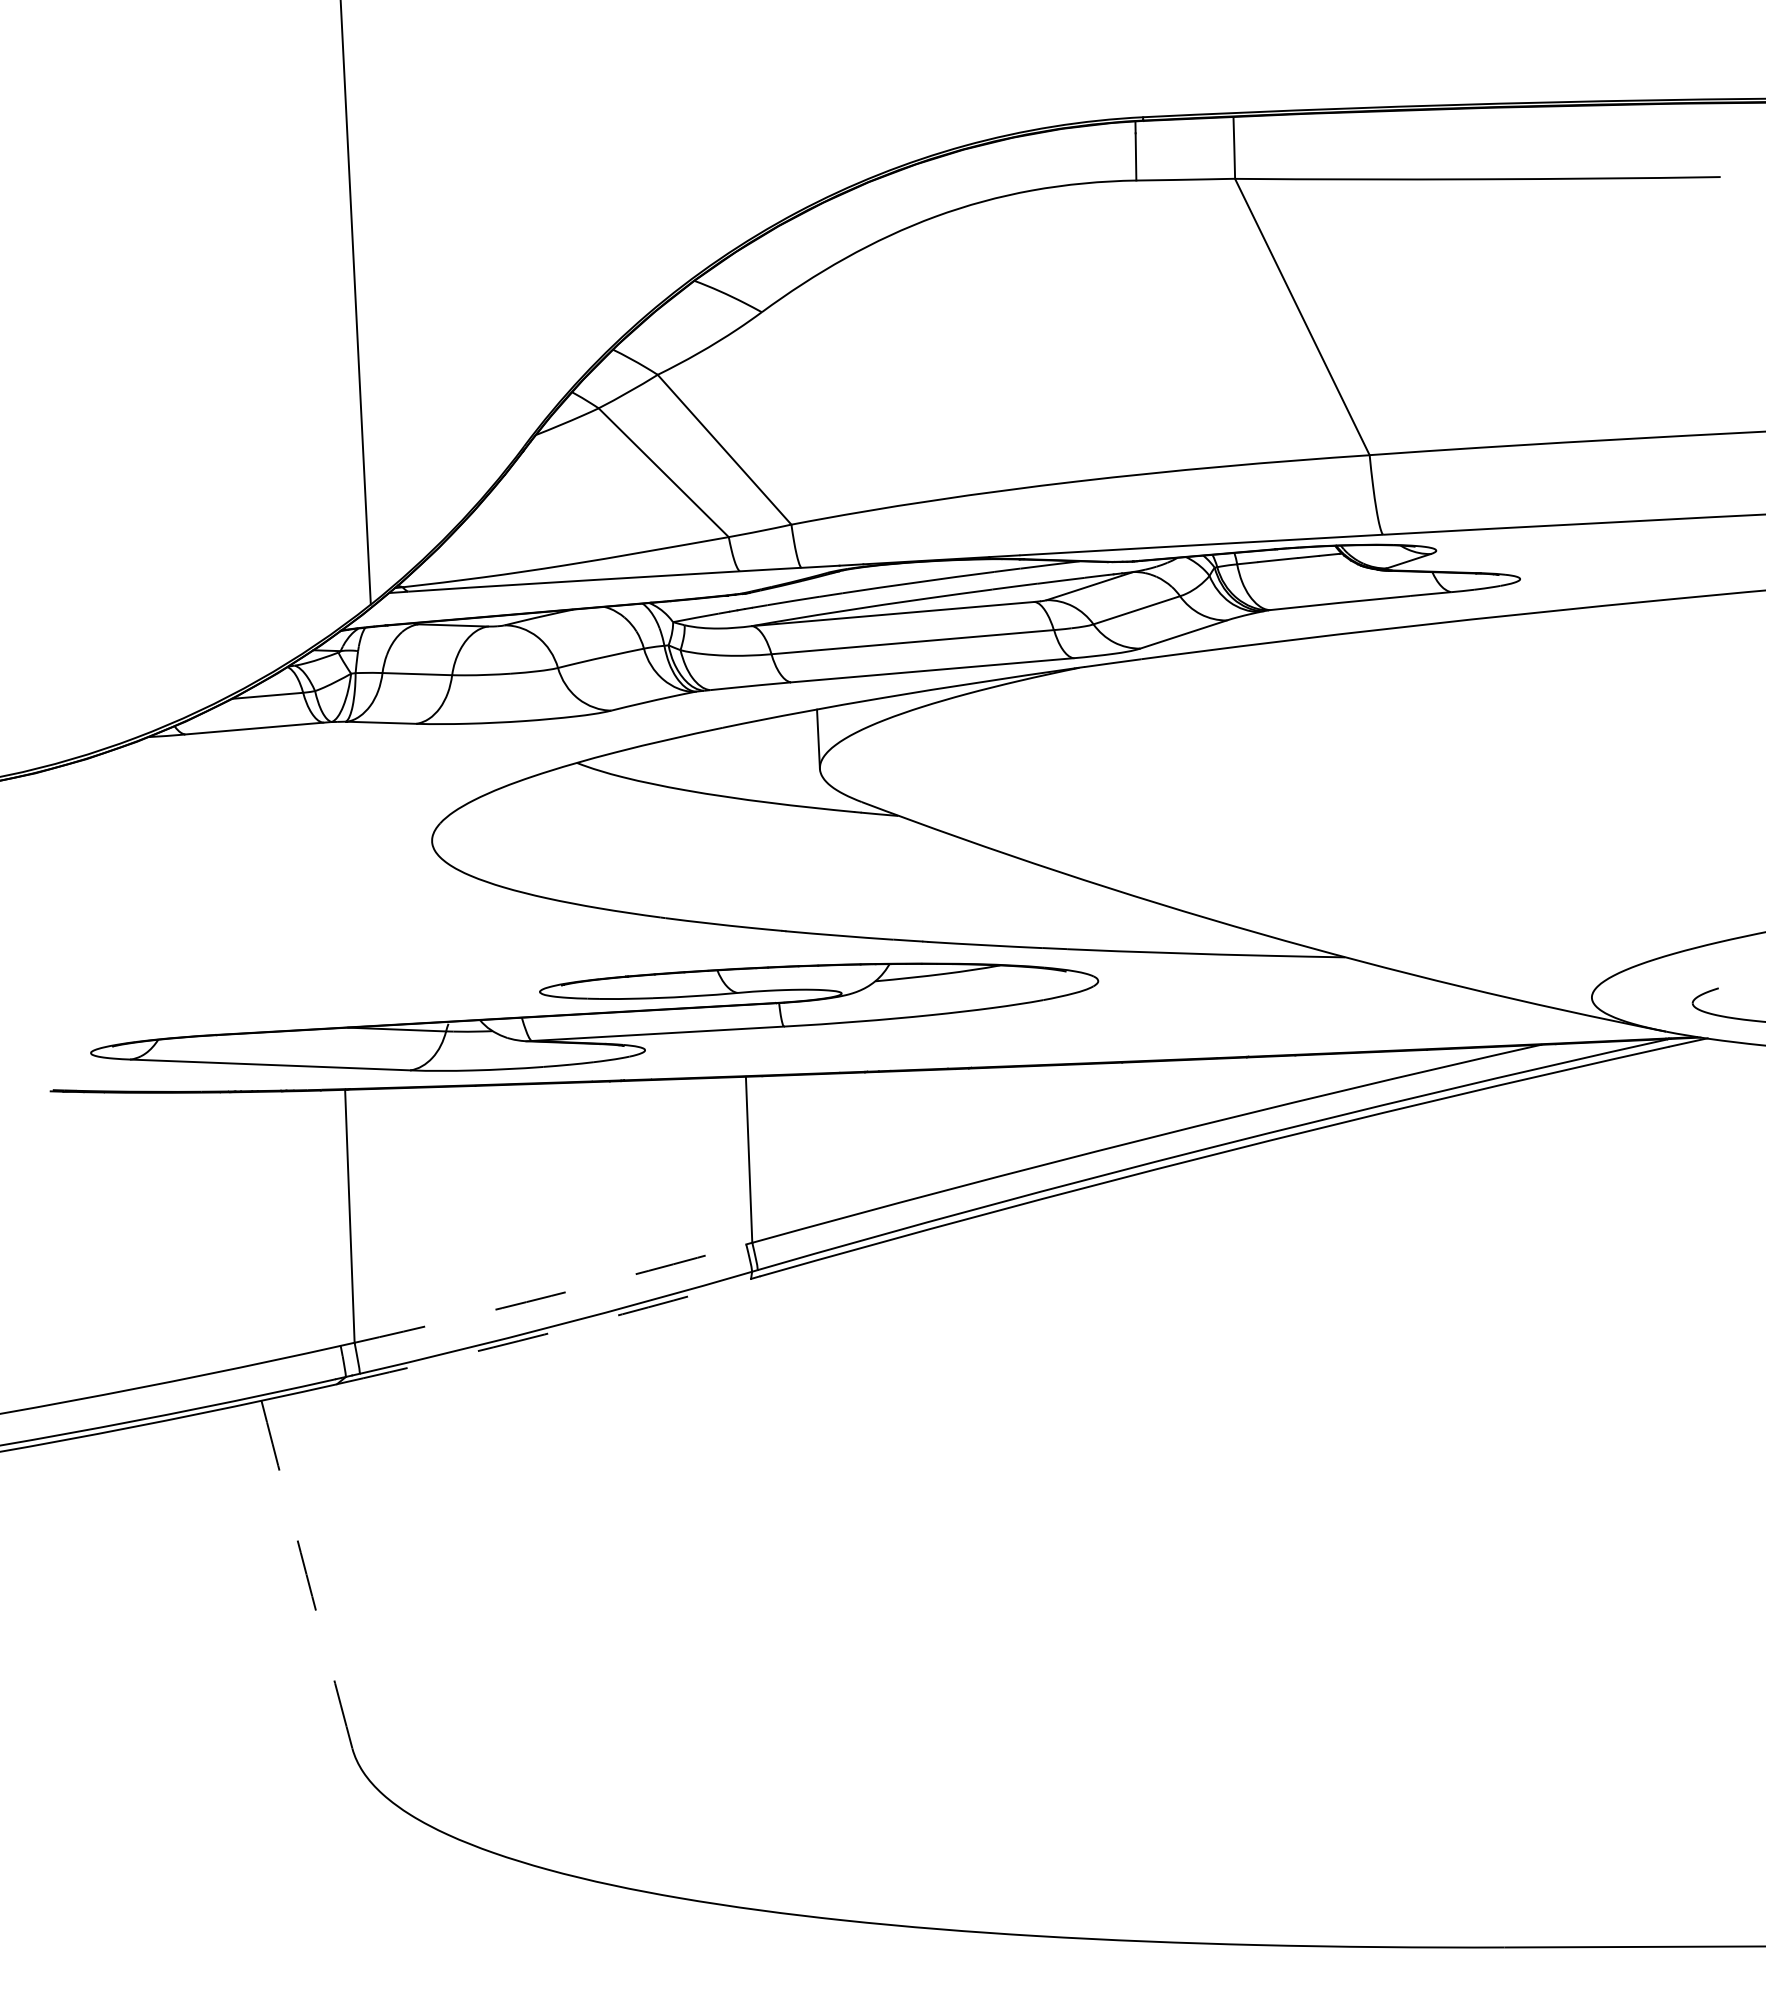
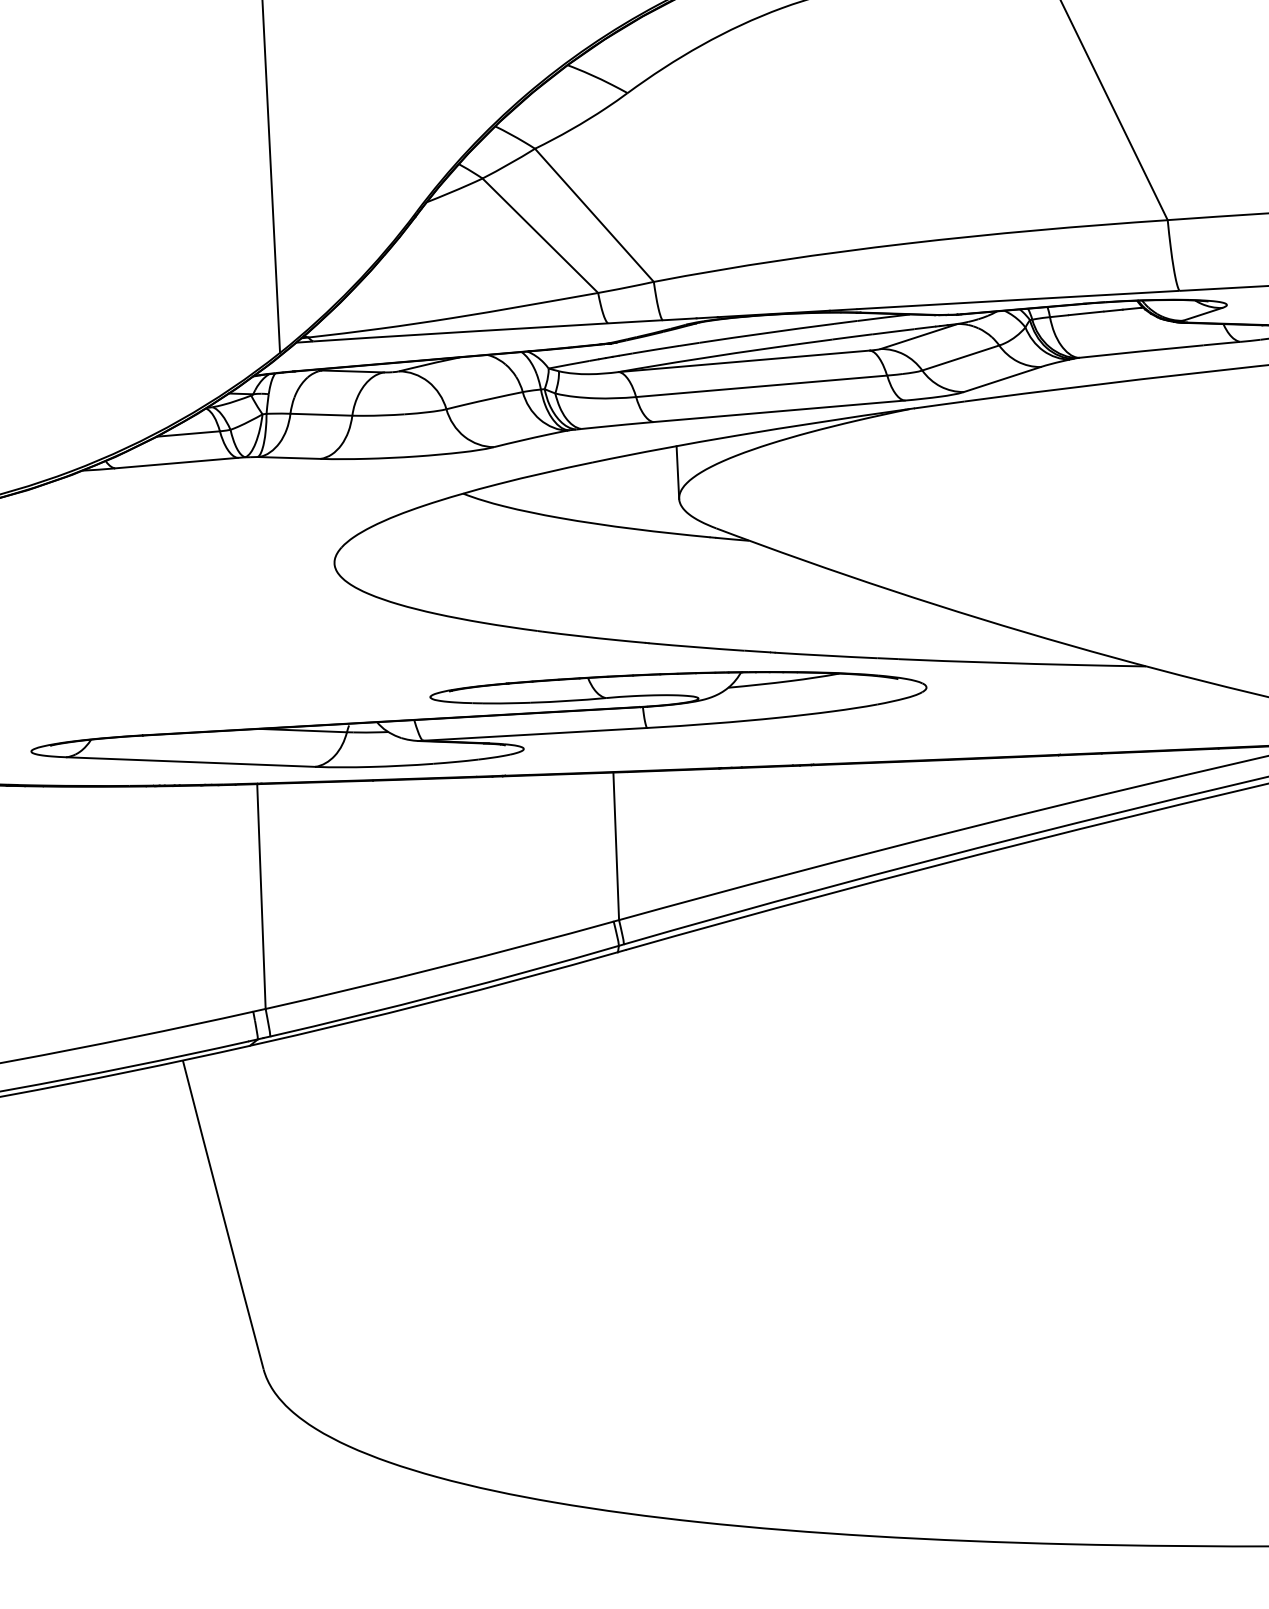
arc: (551, 1295) -> (440, 966), dashed -> solid
arc: (544, 1334) -> (434, 1001), dashed -> solid
arc: (306, 1574) -> (222, 1214), dashed -> solid

